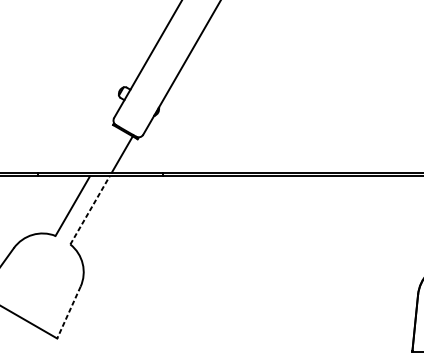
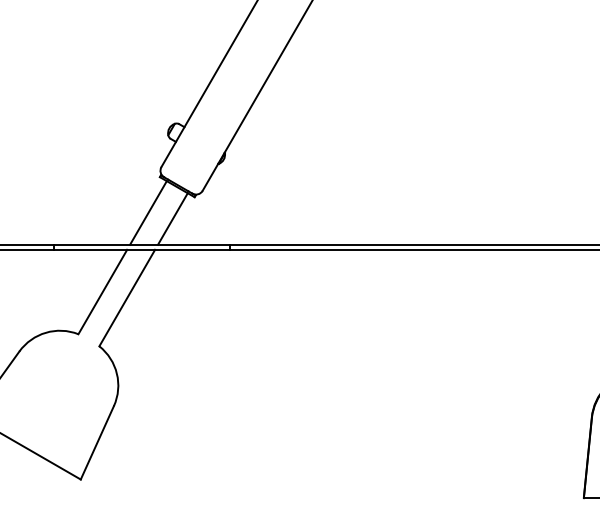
line: (105, 149) -> (148, 212), added
line: (90, 210) -> (127, 298), dashed -> solid
line: (69, 313) -> (97, 443), dashed -> solid

